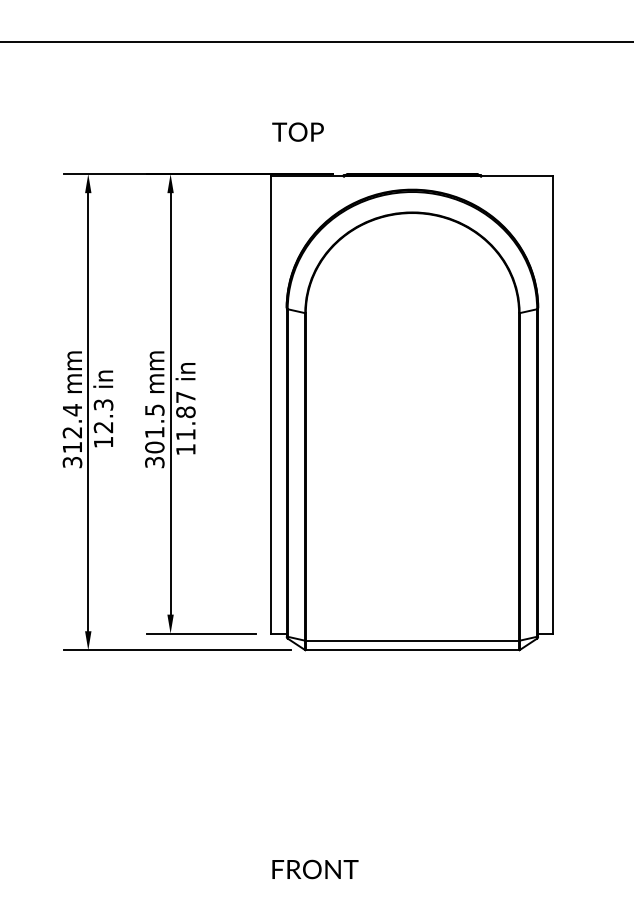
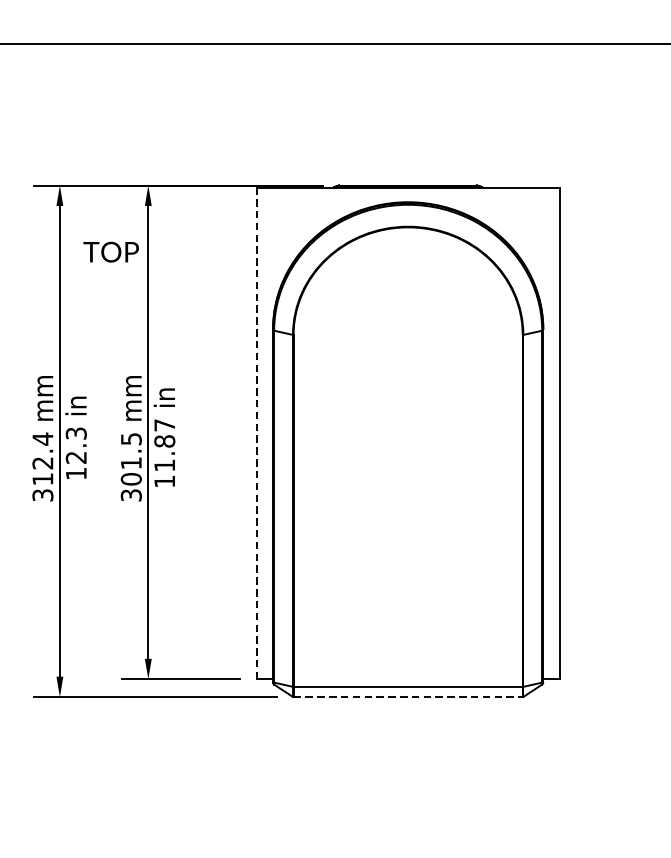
text: (297, 131) -> (110, 251), moved
line: (271, 405) -> (256, 434), solid -> dashed
line: (412, 650) -> (408, 697), solid -> dashed

